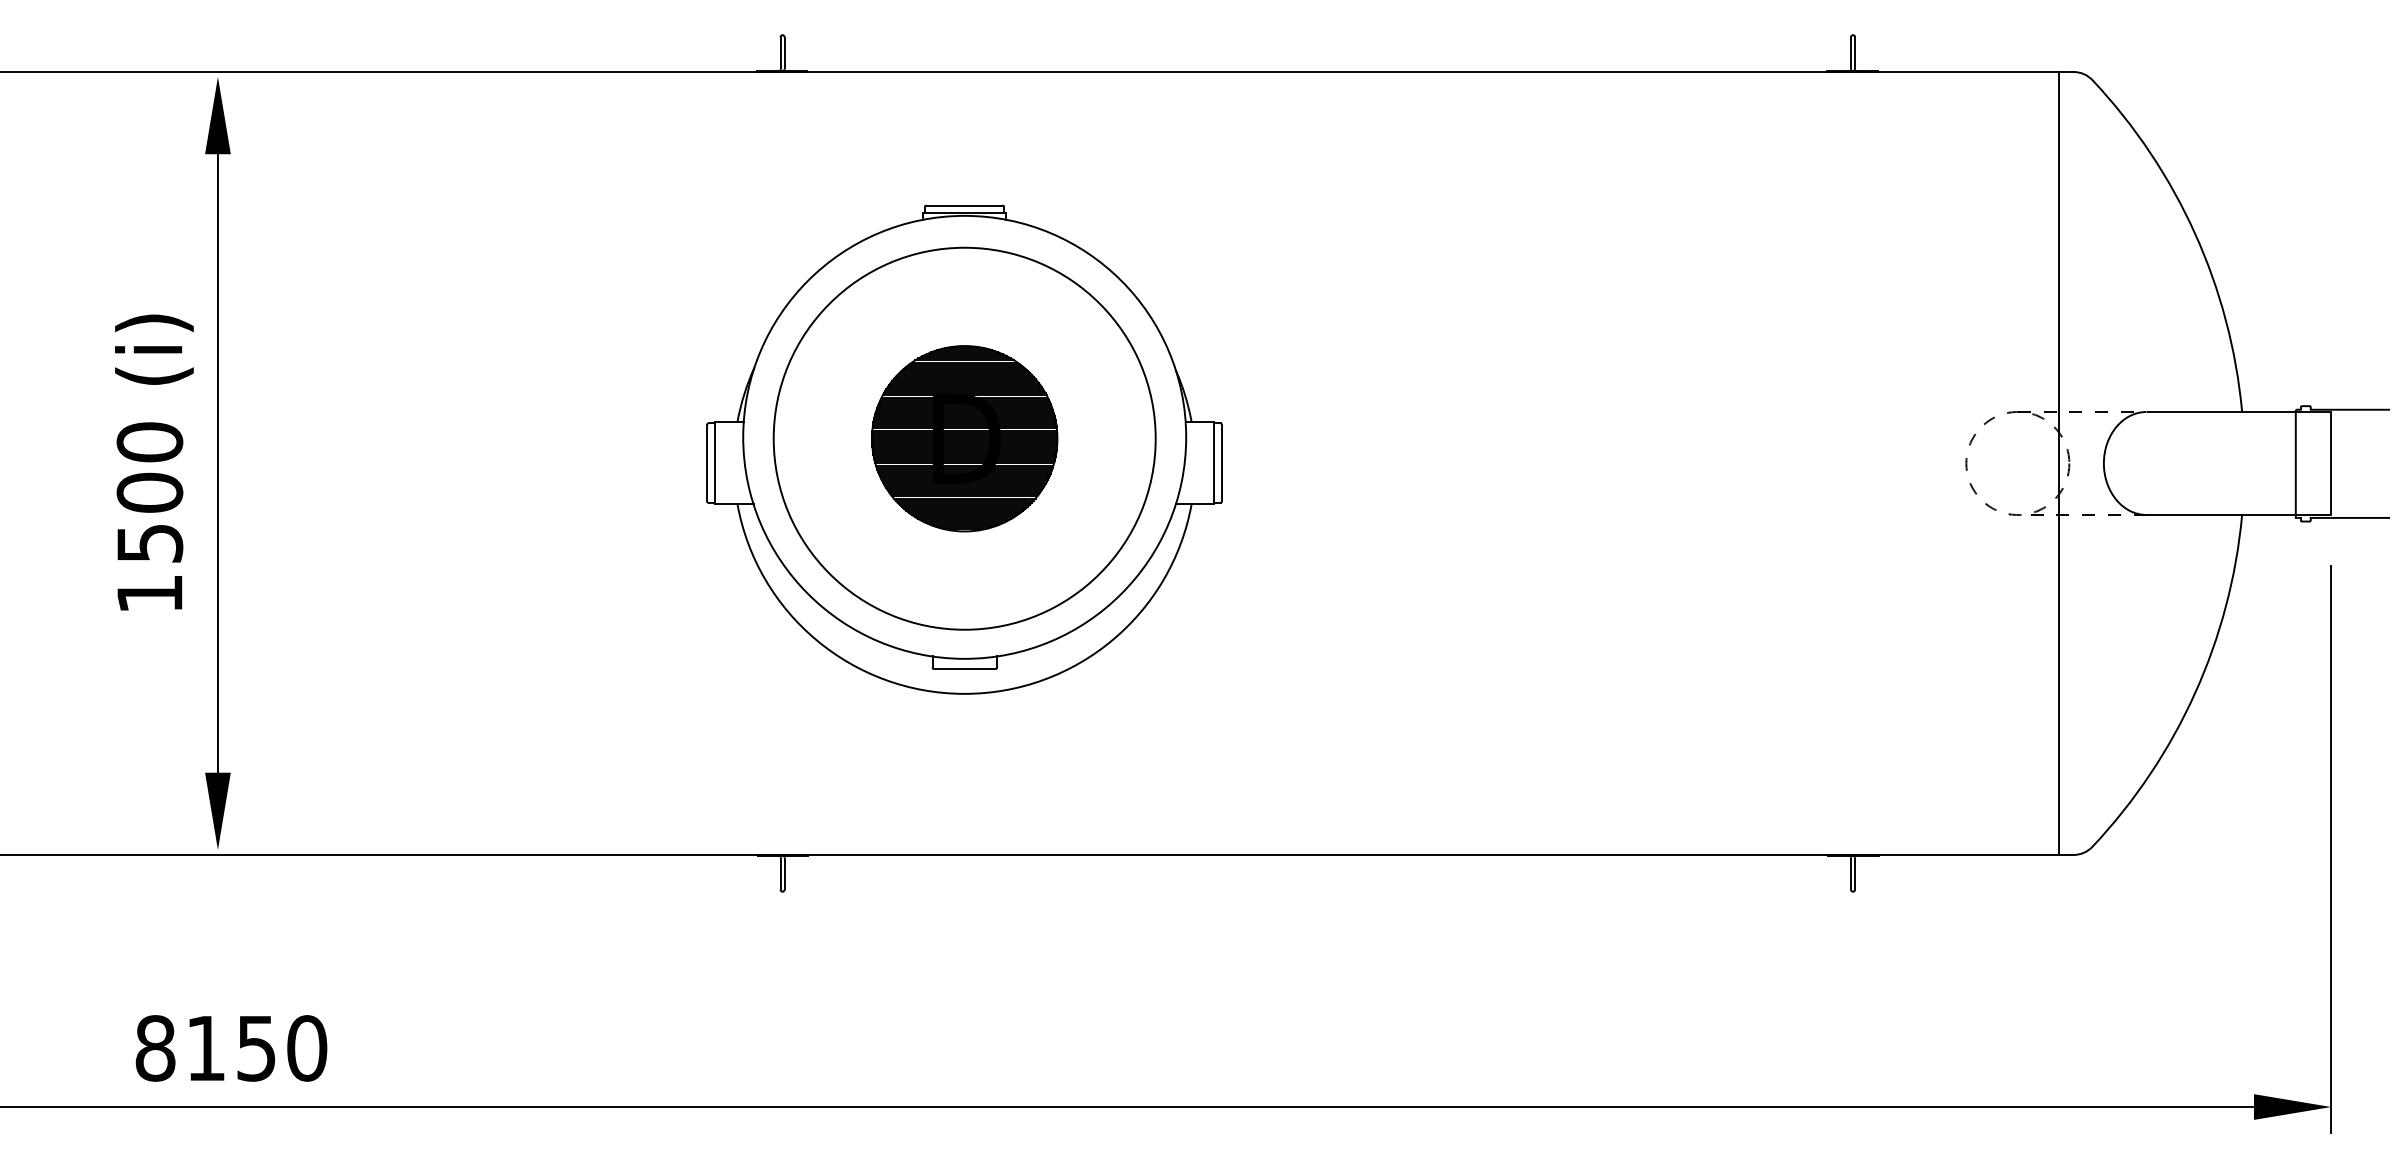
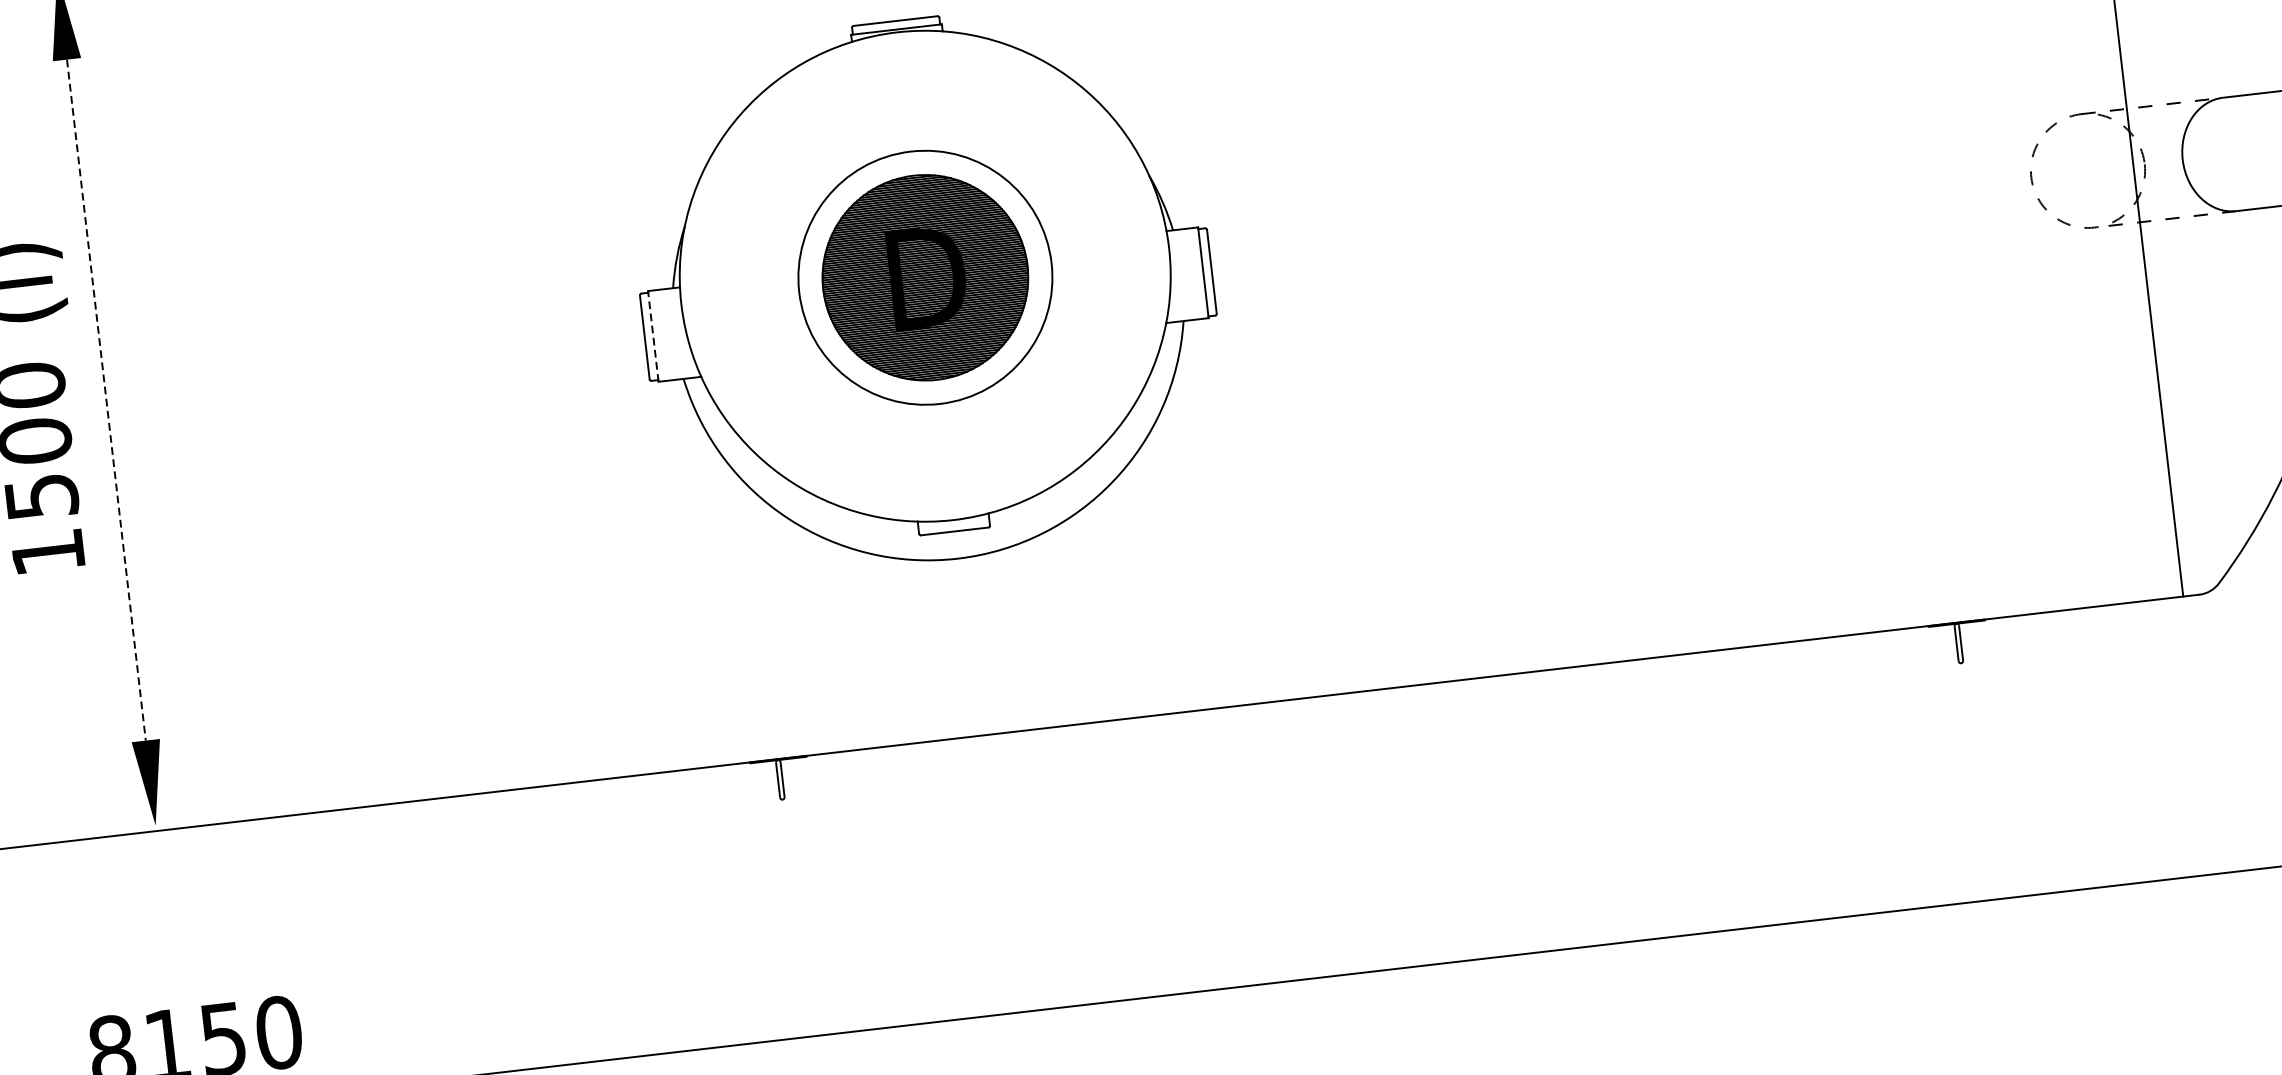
circle: (964, 438) -> (925, 277), size x0.6
line: (714, 462) -> (652, 335), solid -> dashed
line: (217, 463) -> (105, 400), solid -> dashed

